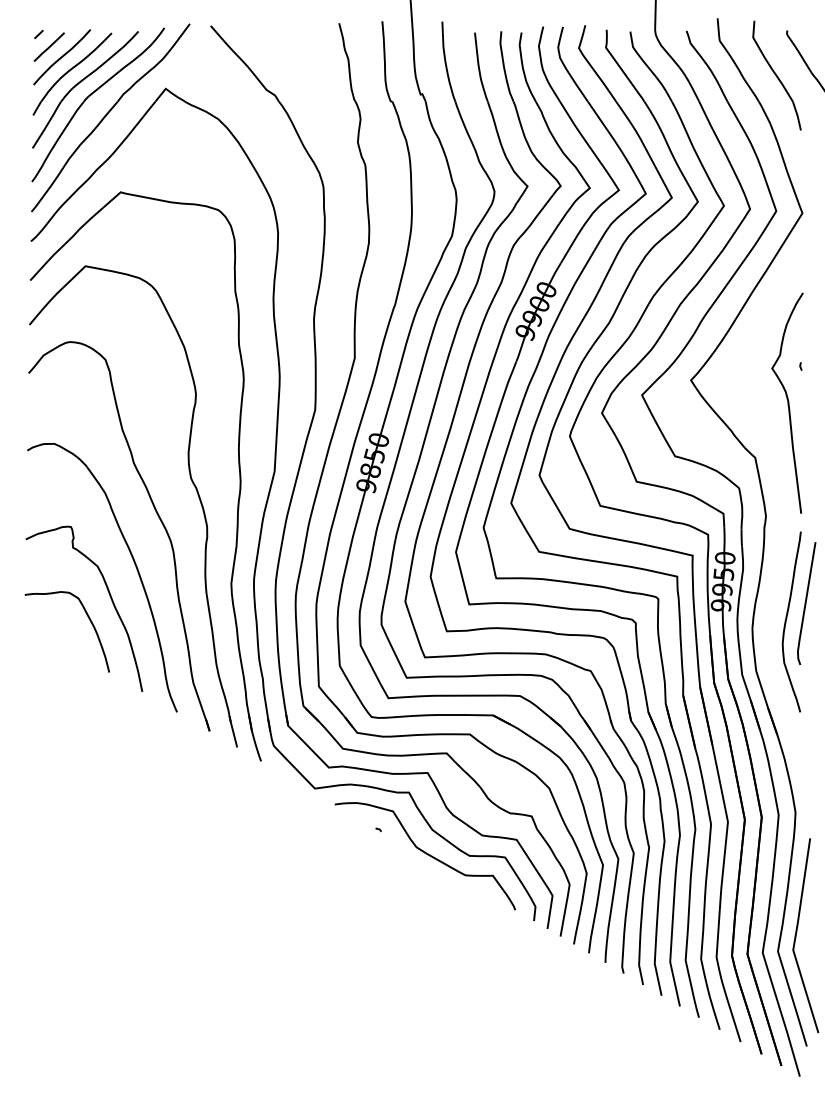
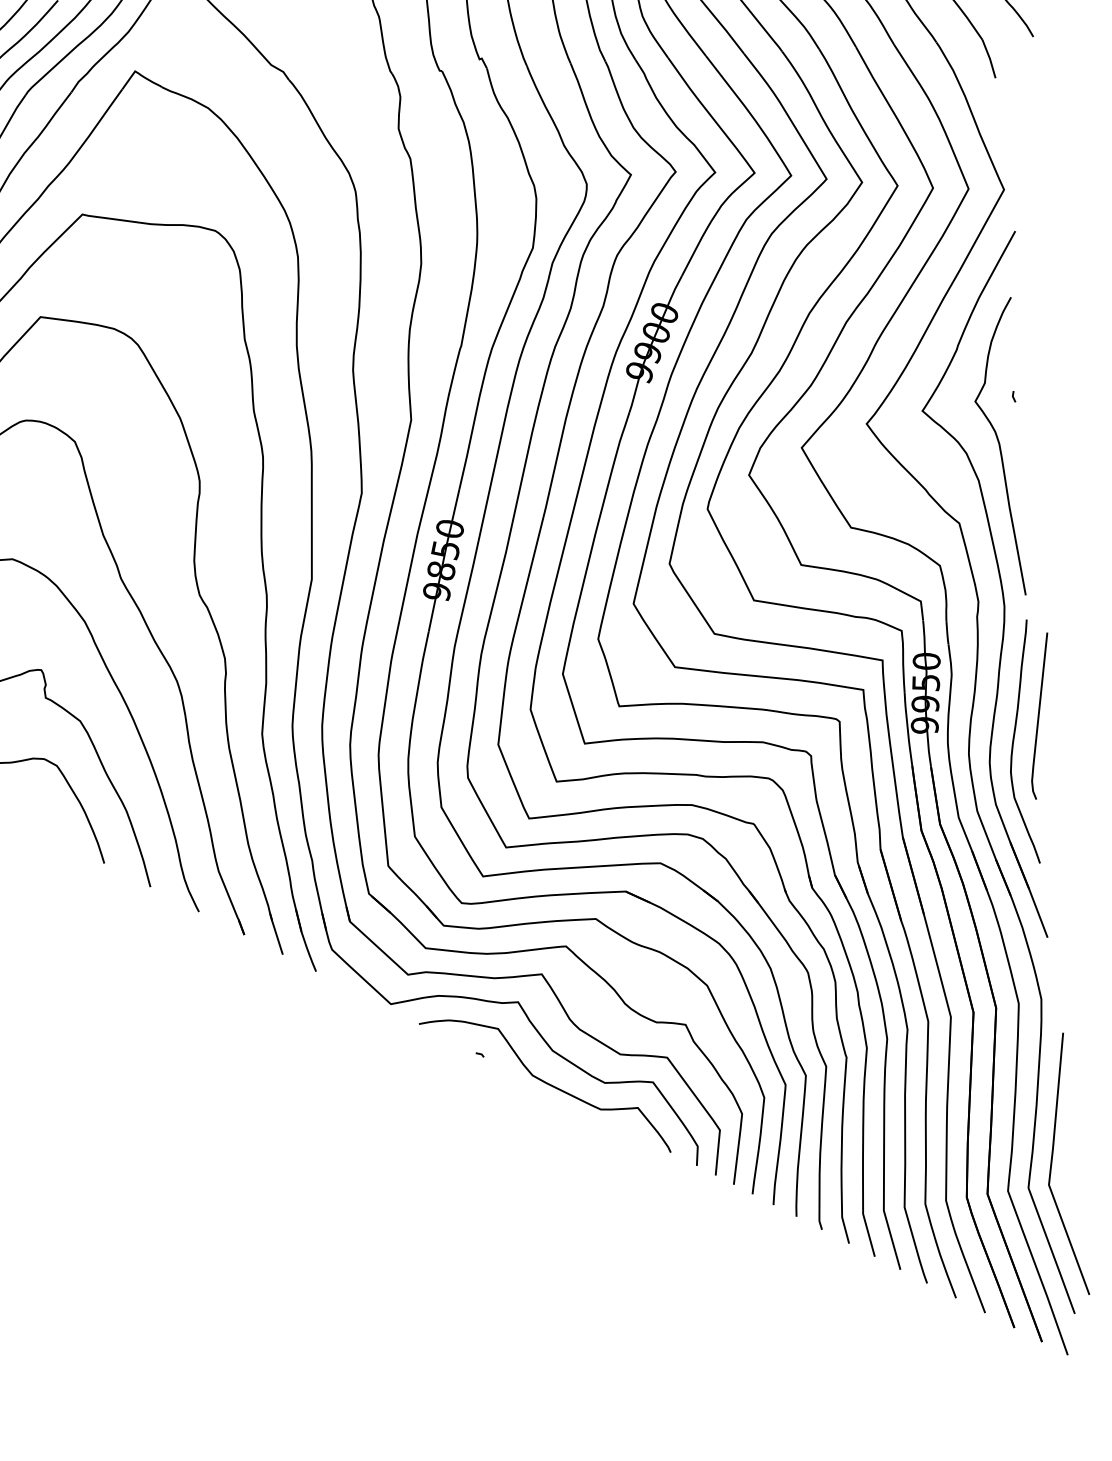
part: (782, 505) -> (999, 585), added

